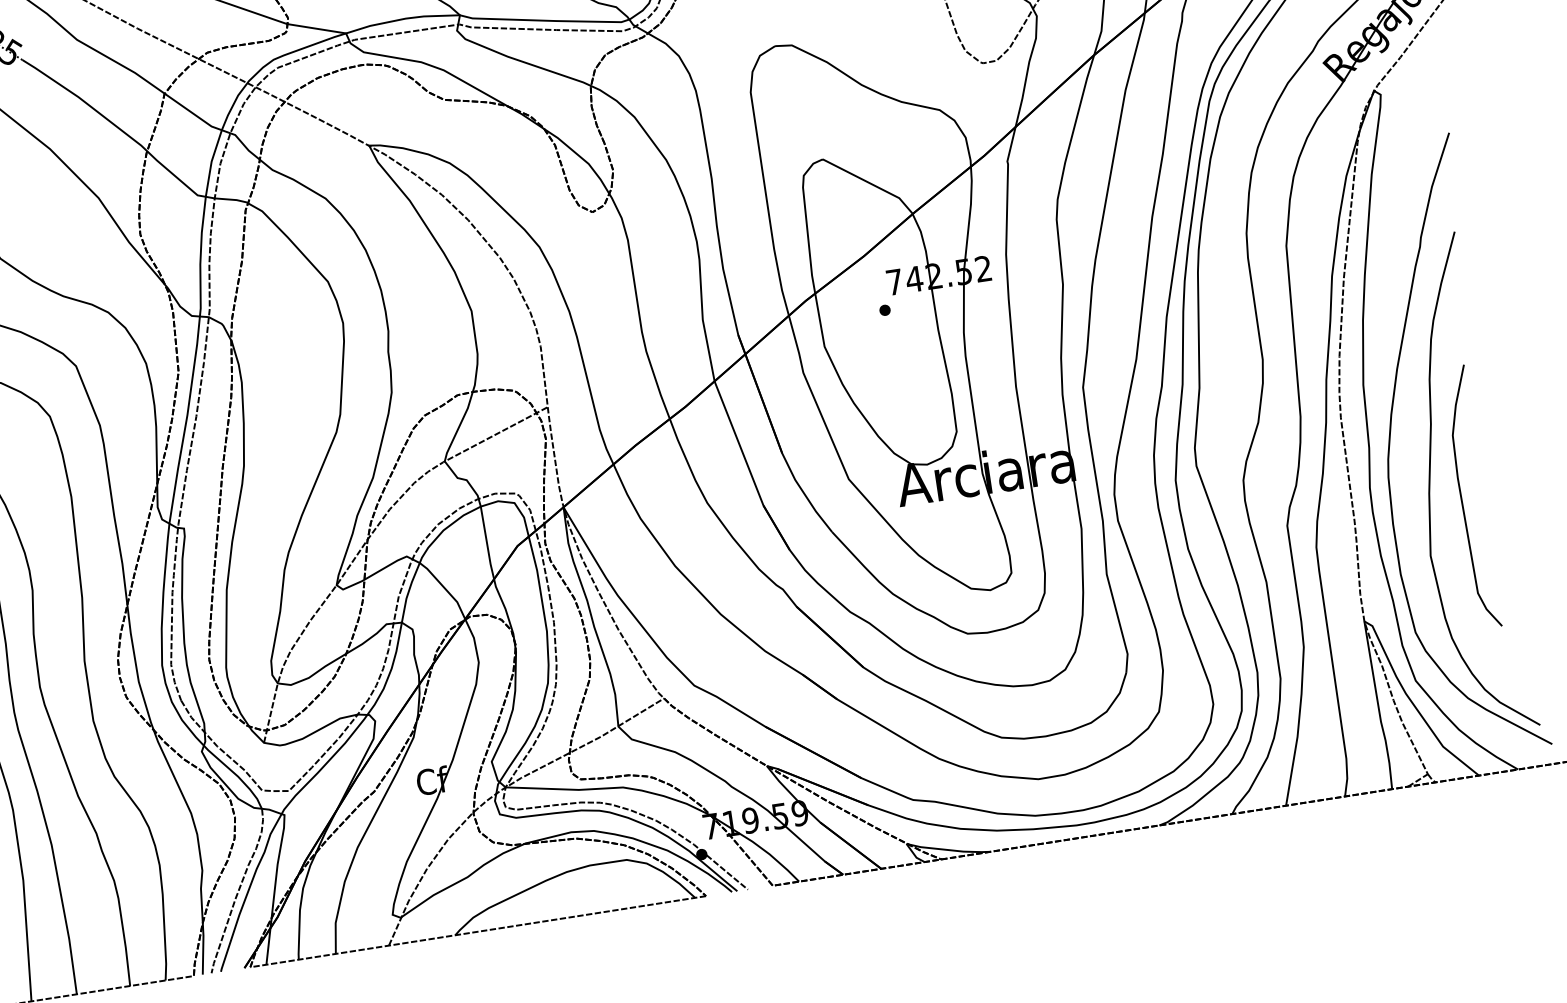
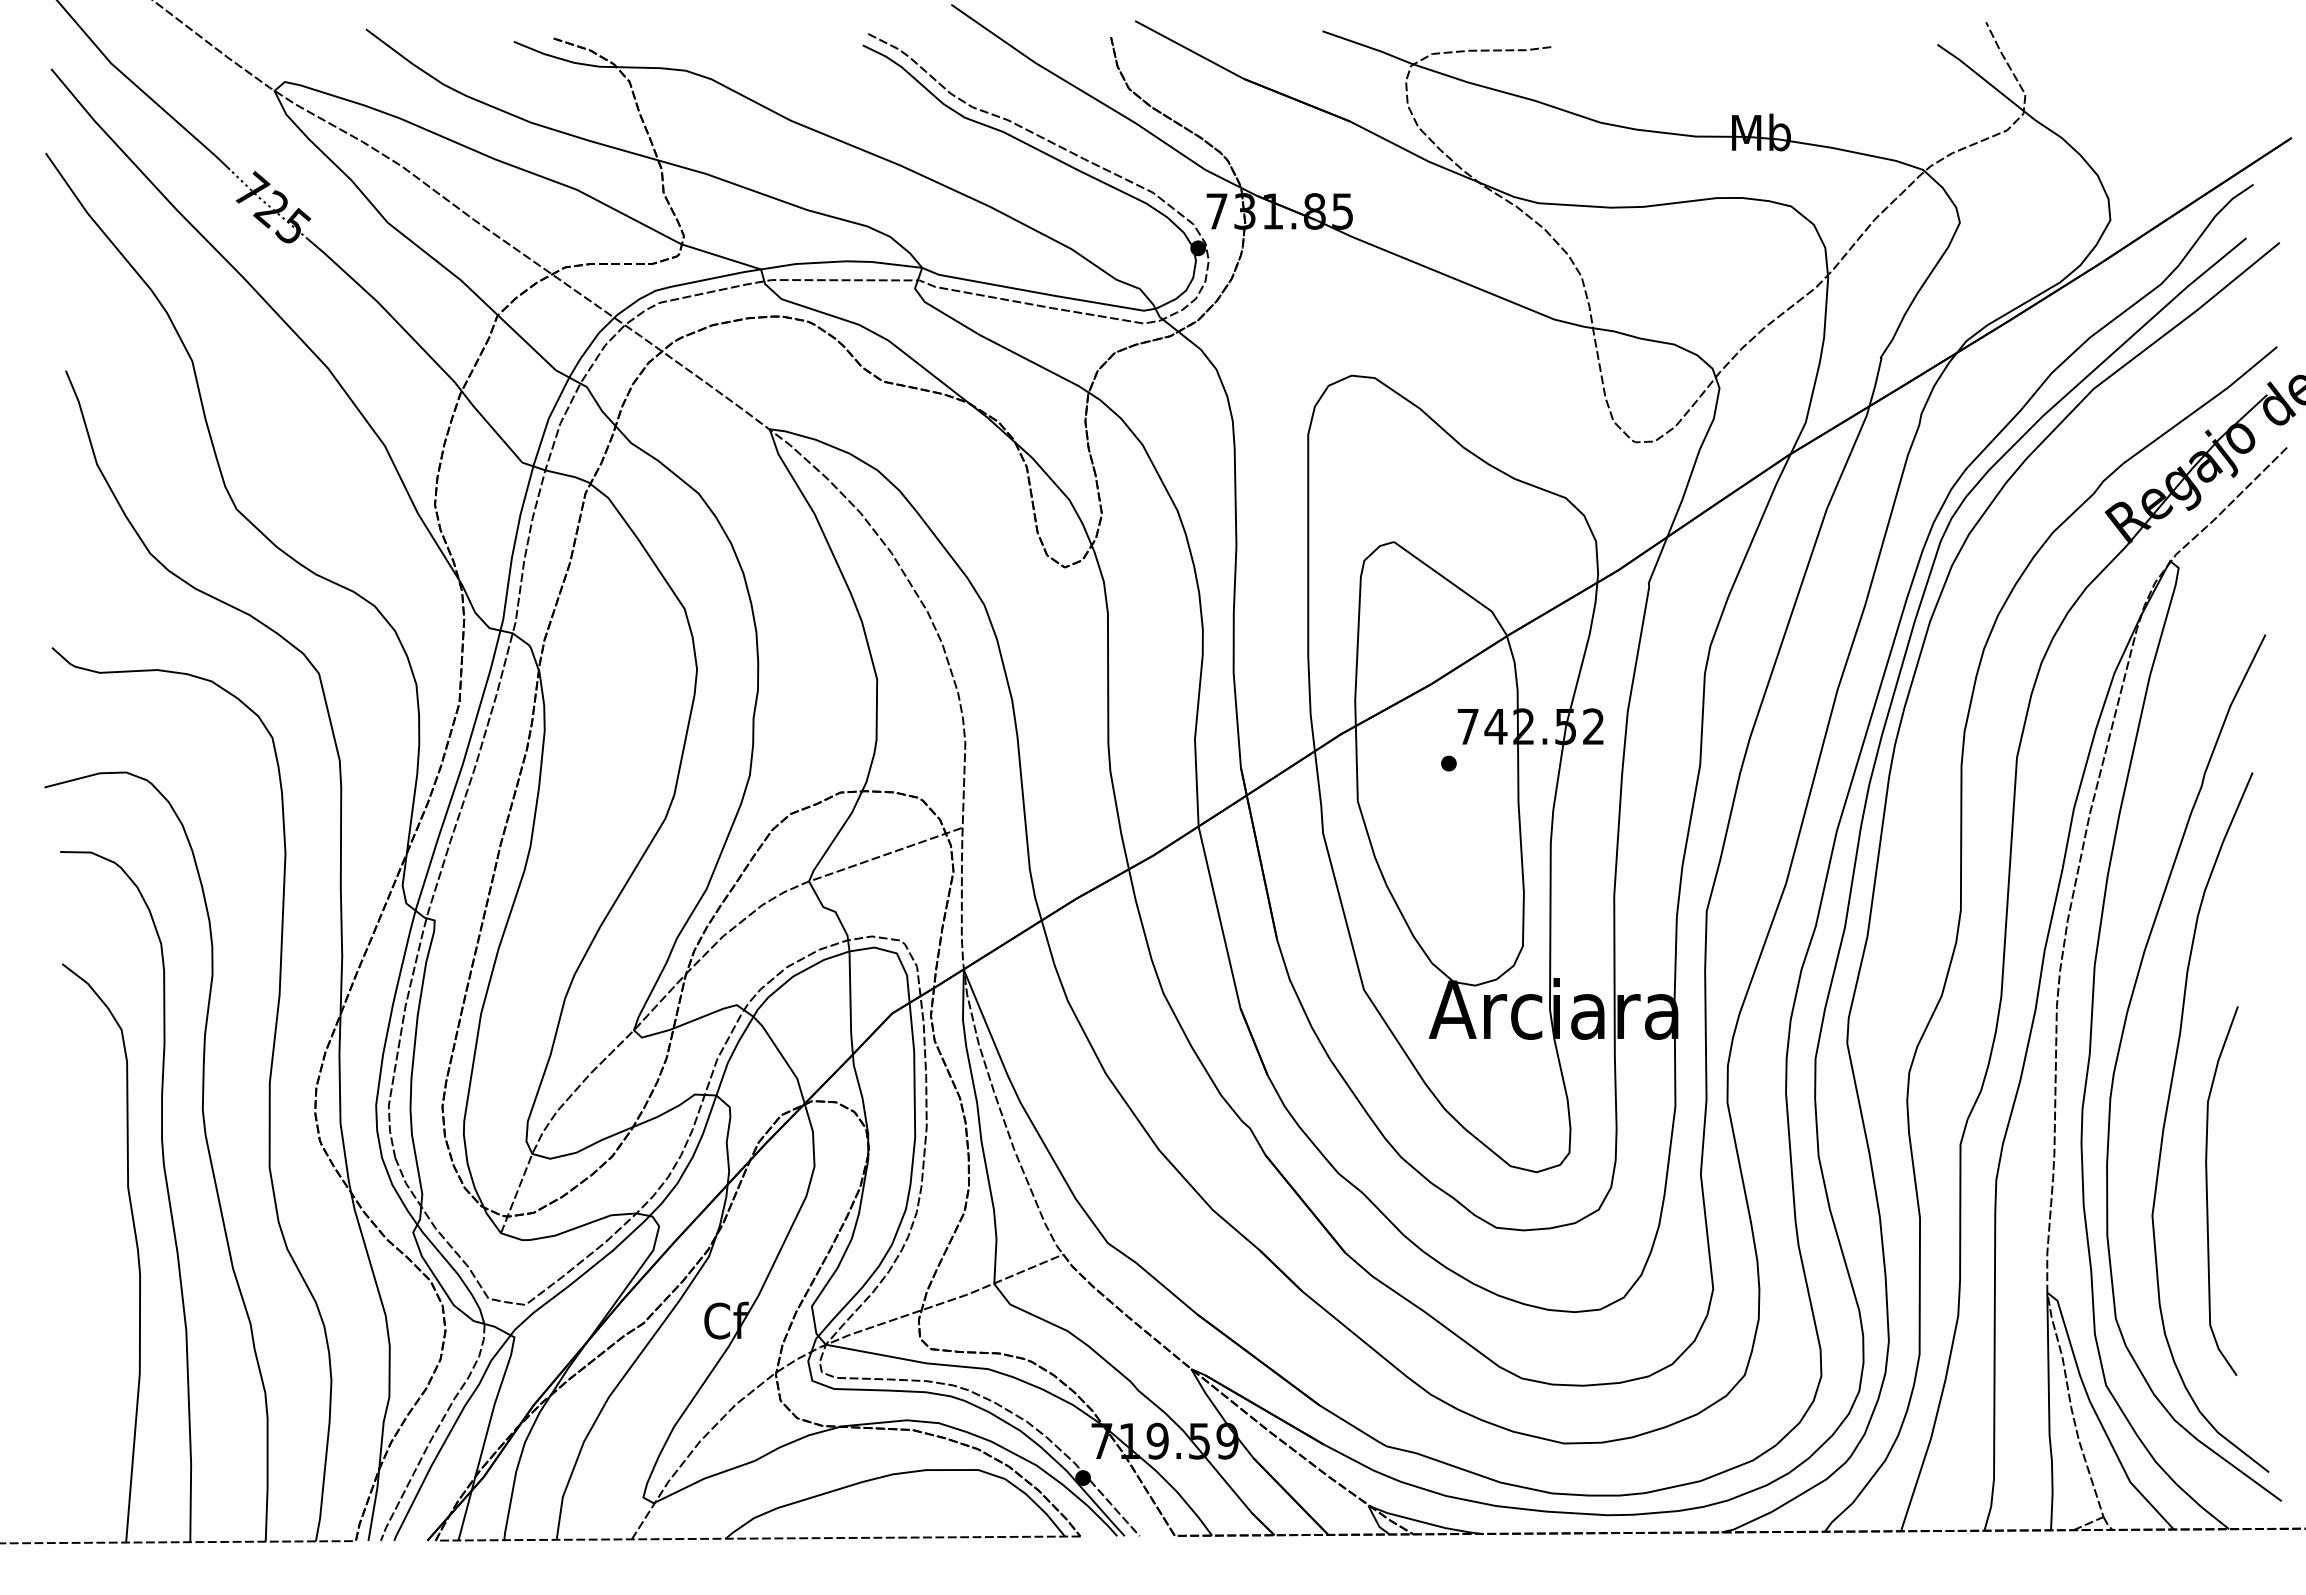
curve: (1461, 498) -> (2207, 1190), moved

